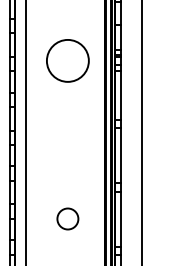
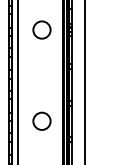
circle: (67, 59) -> (41, 29), size x0.71
circle: (67, 217) -> (41, 120), size x1.43

